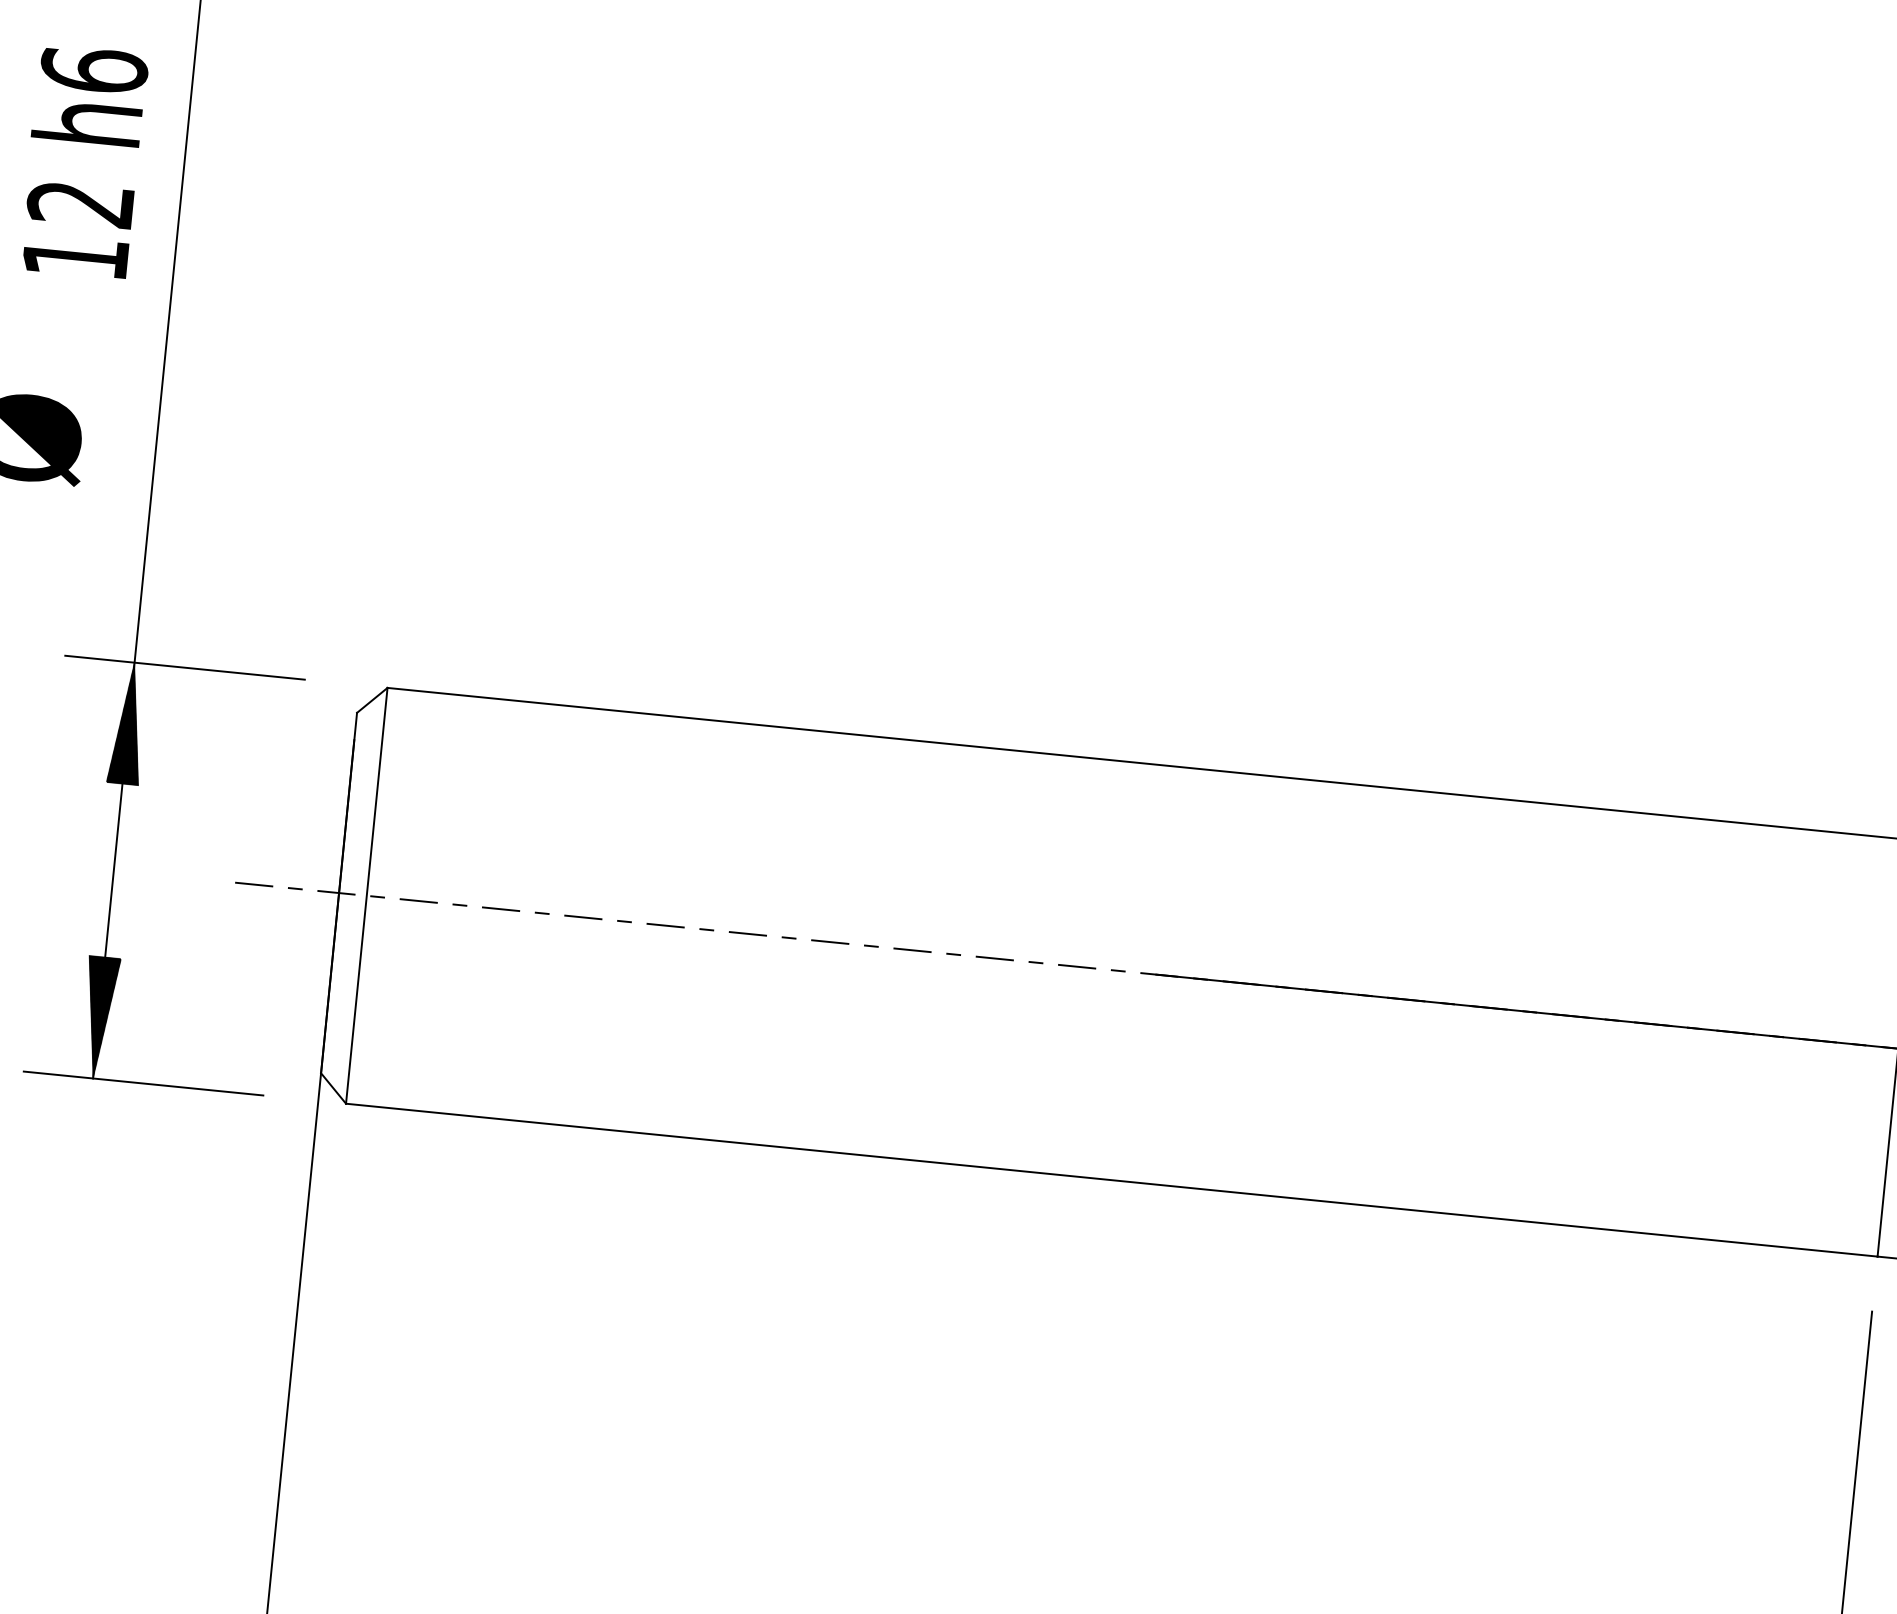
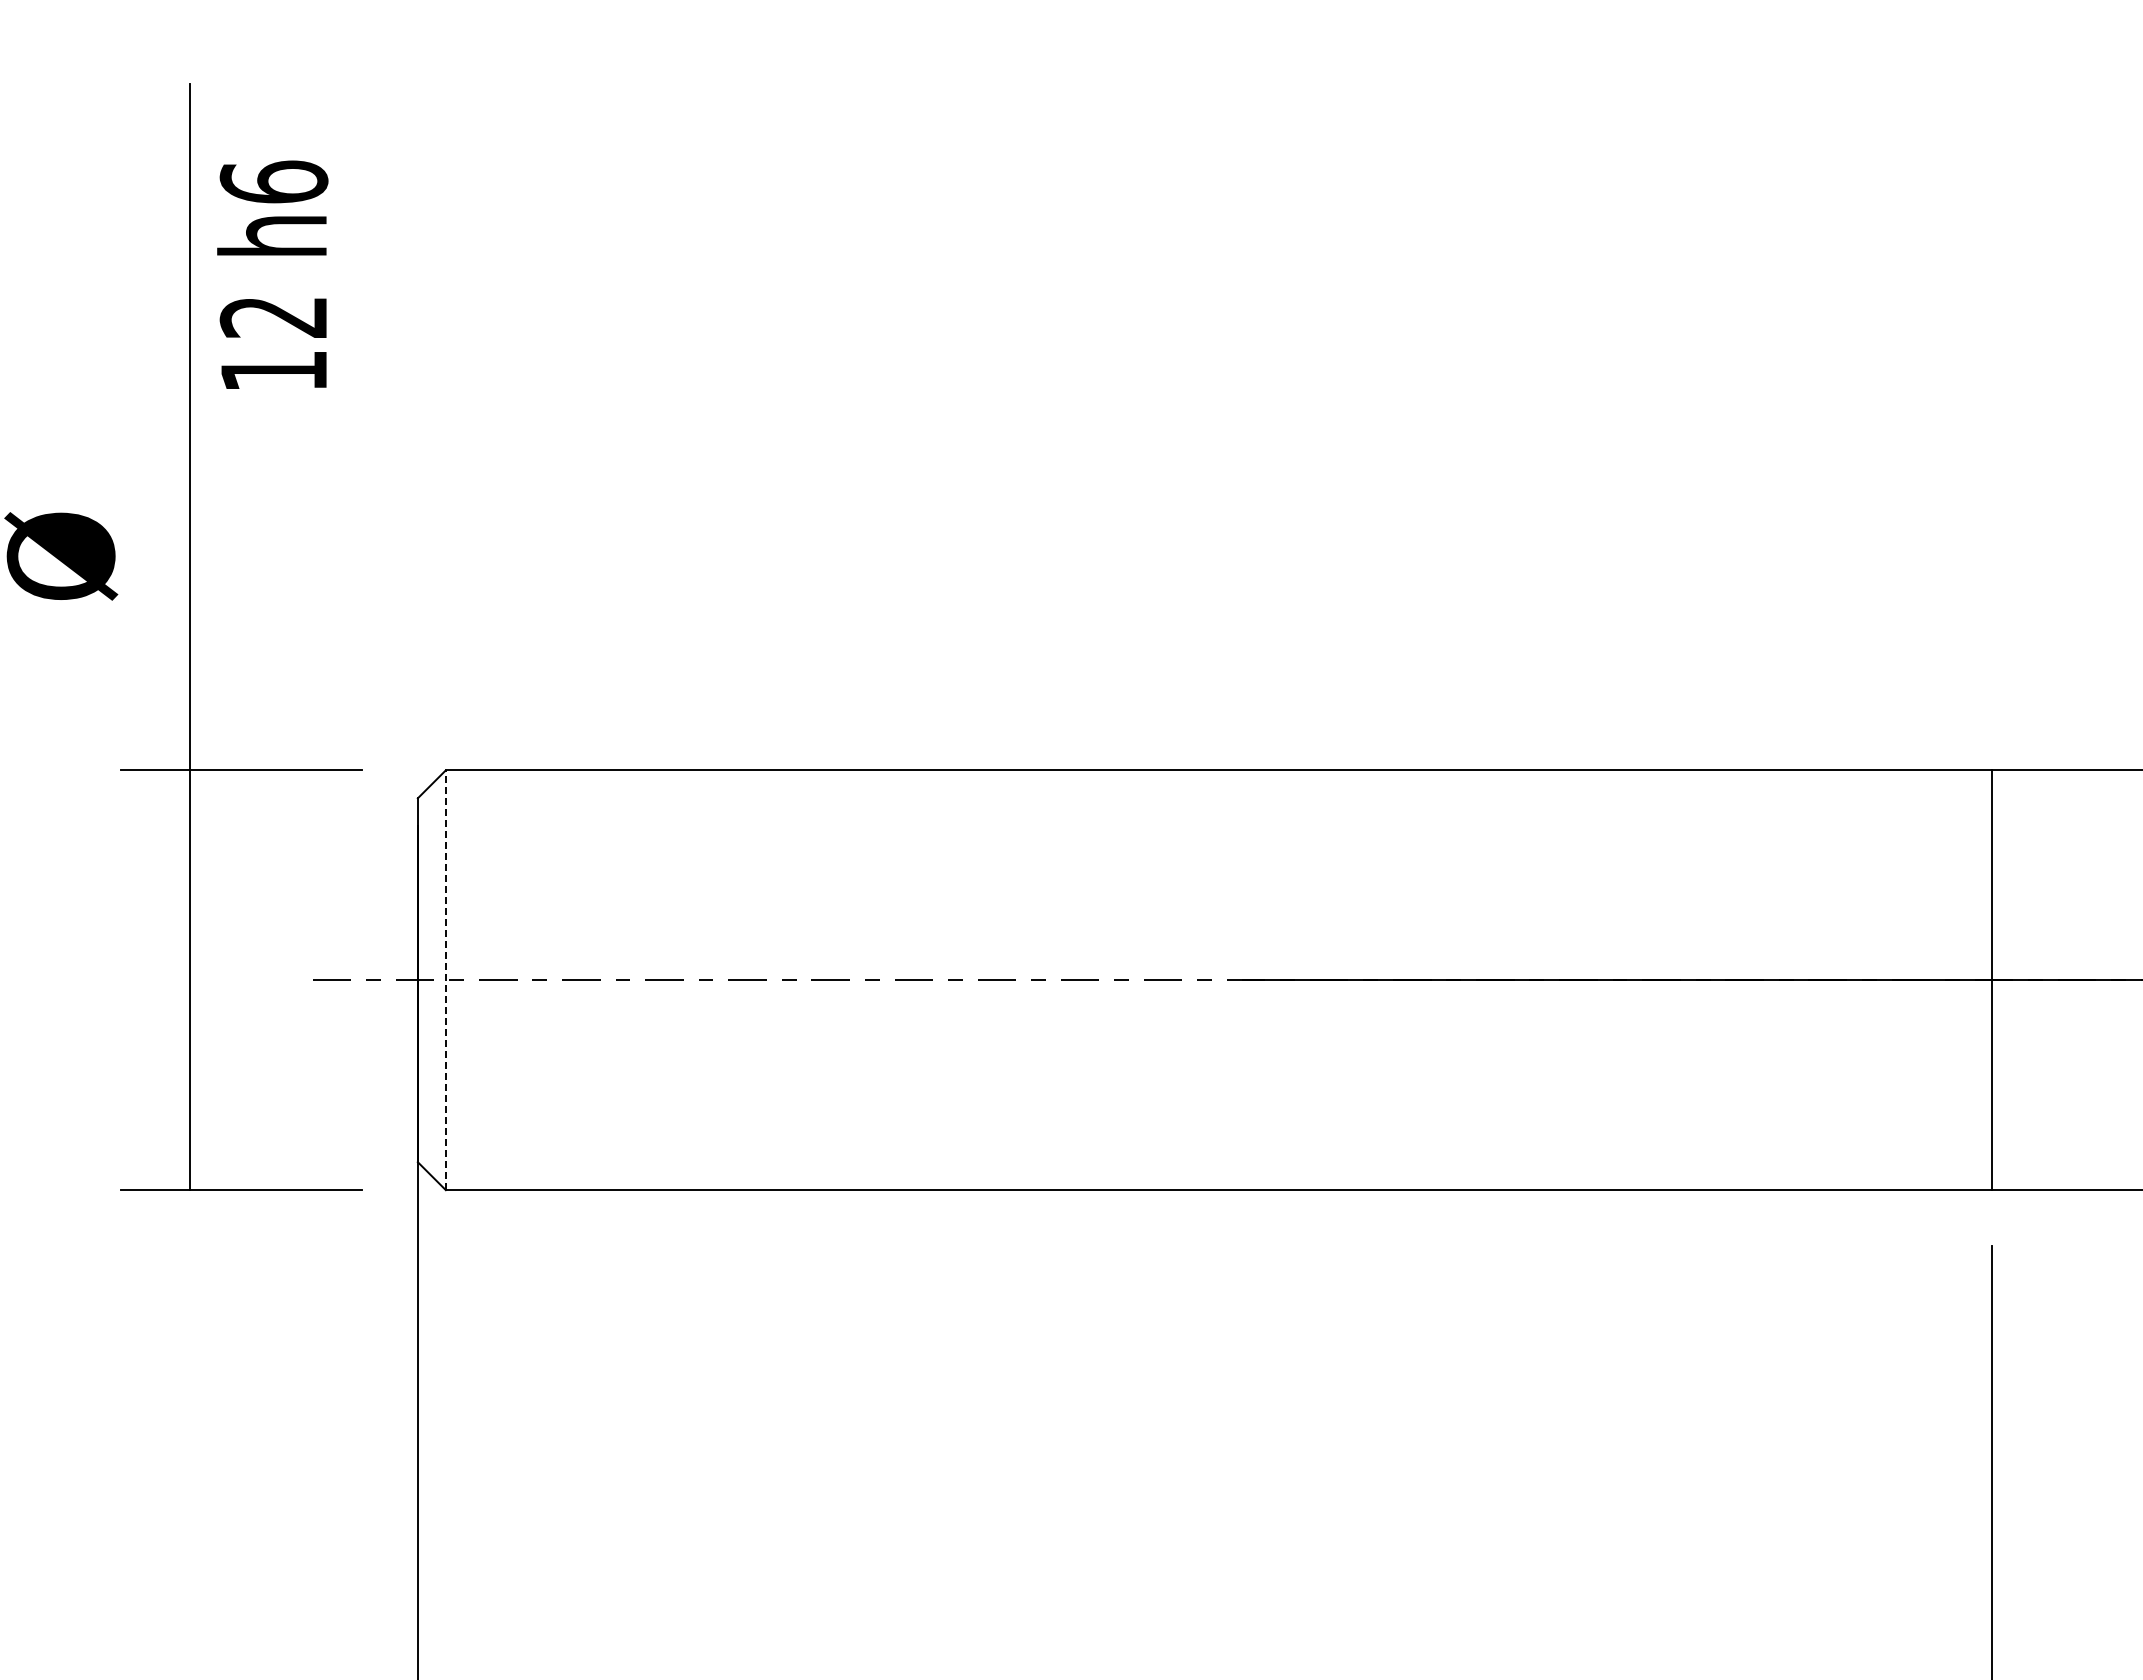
text: (83, 161) -> (272, 274), moved
hatch: (128, 723) -> (190, 831), removed
line: (366, 896) -> (445, 980), solid -> dashed
hatch: (99, 1017) -> (190, 1128), removed

